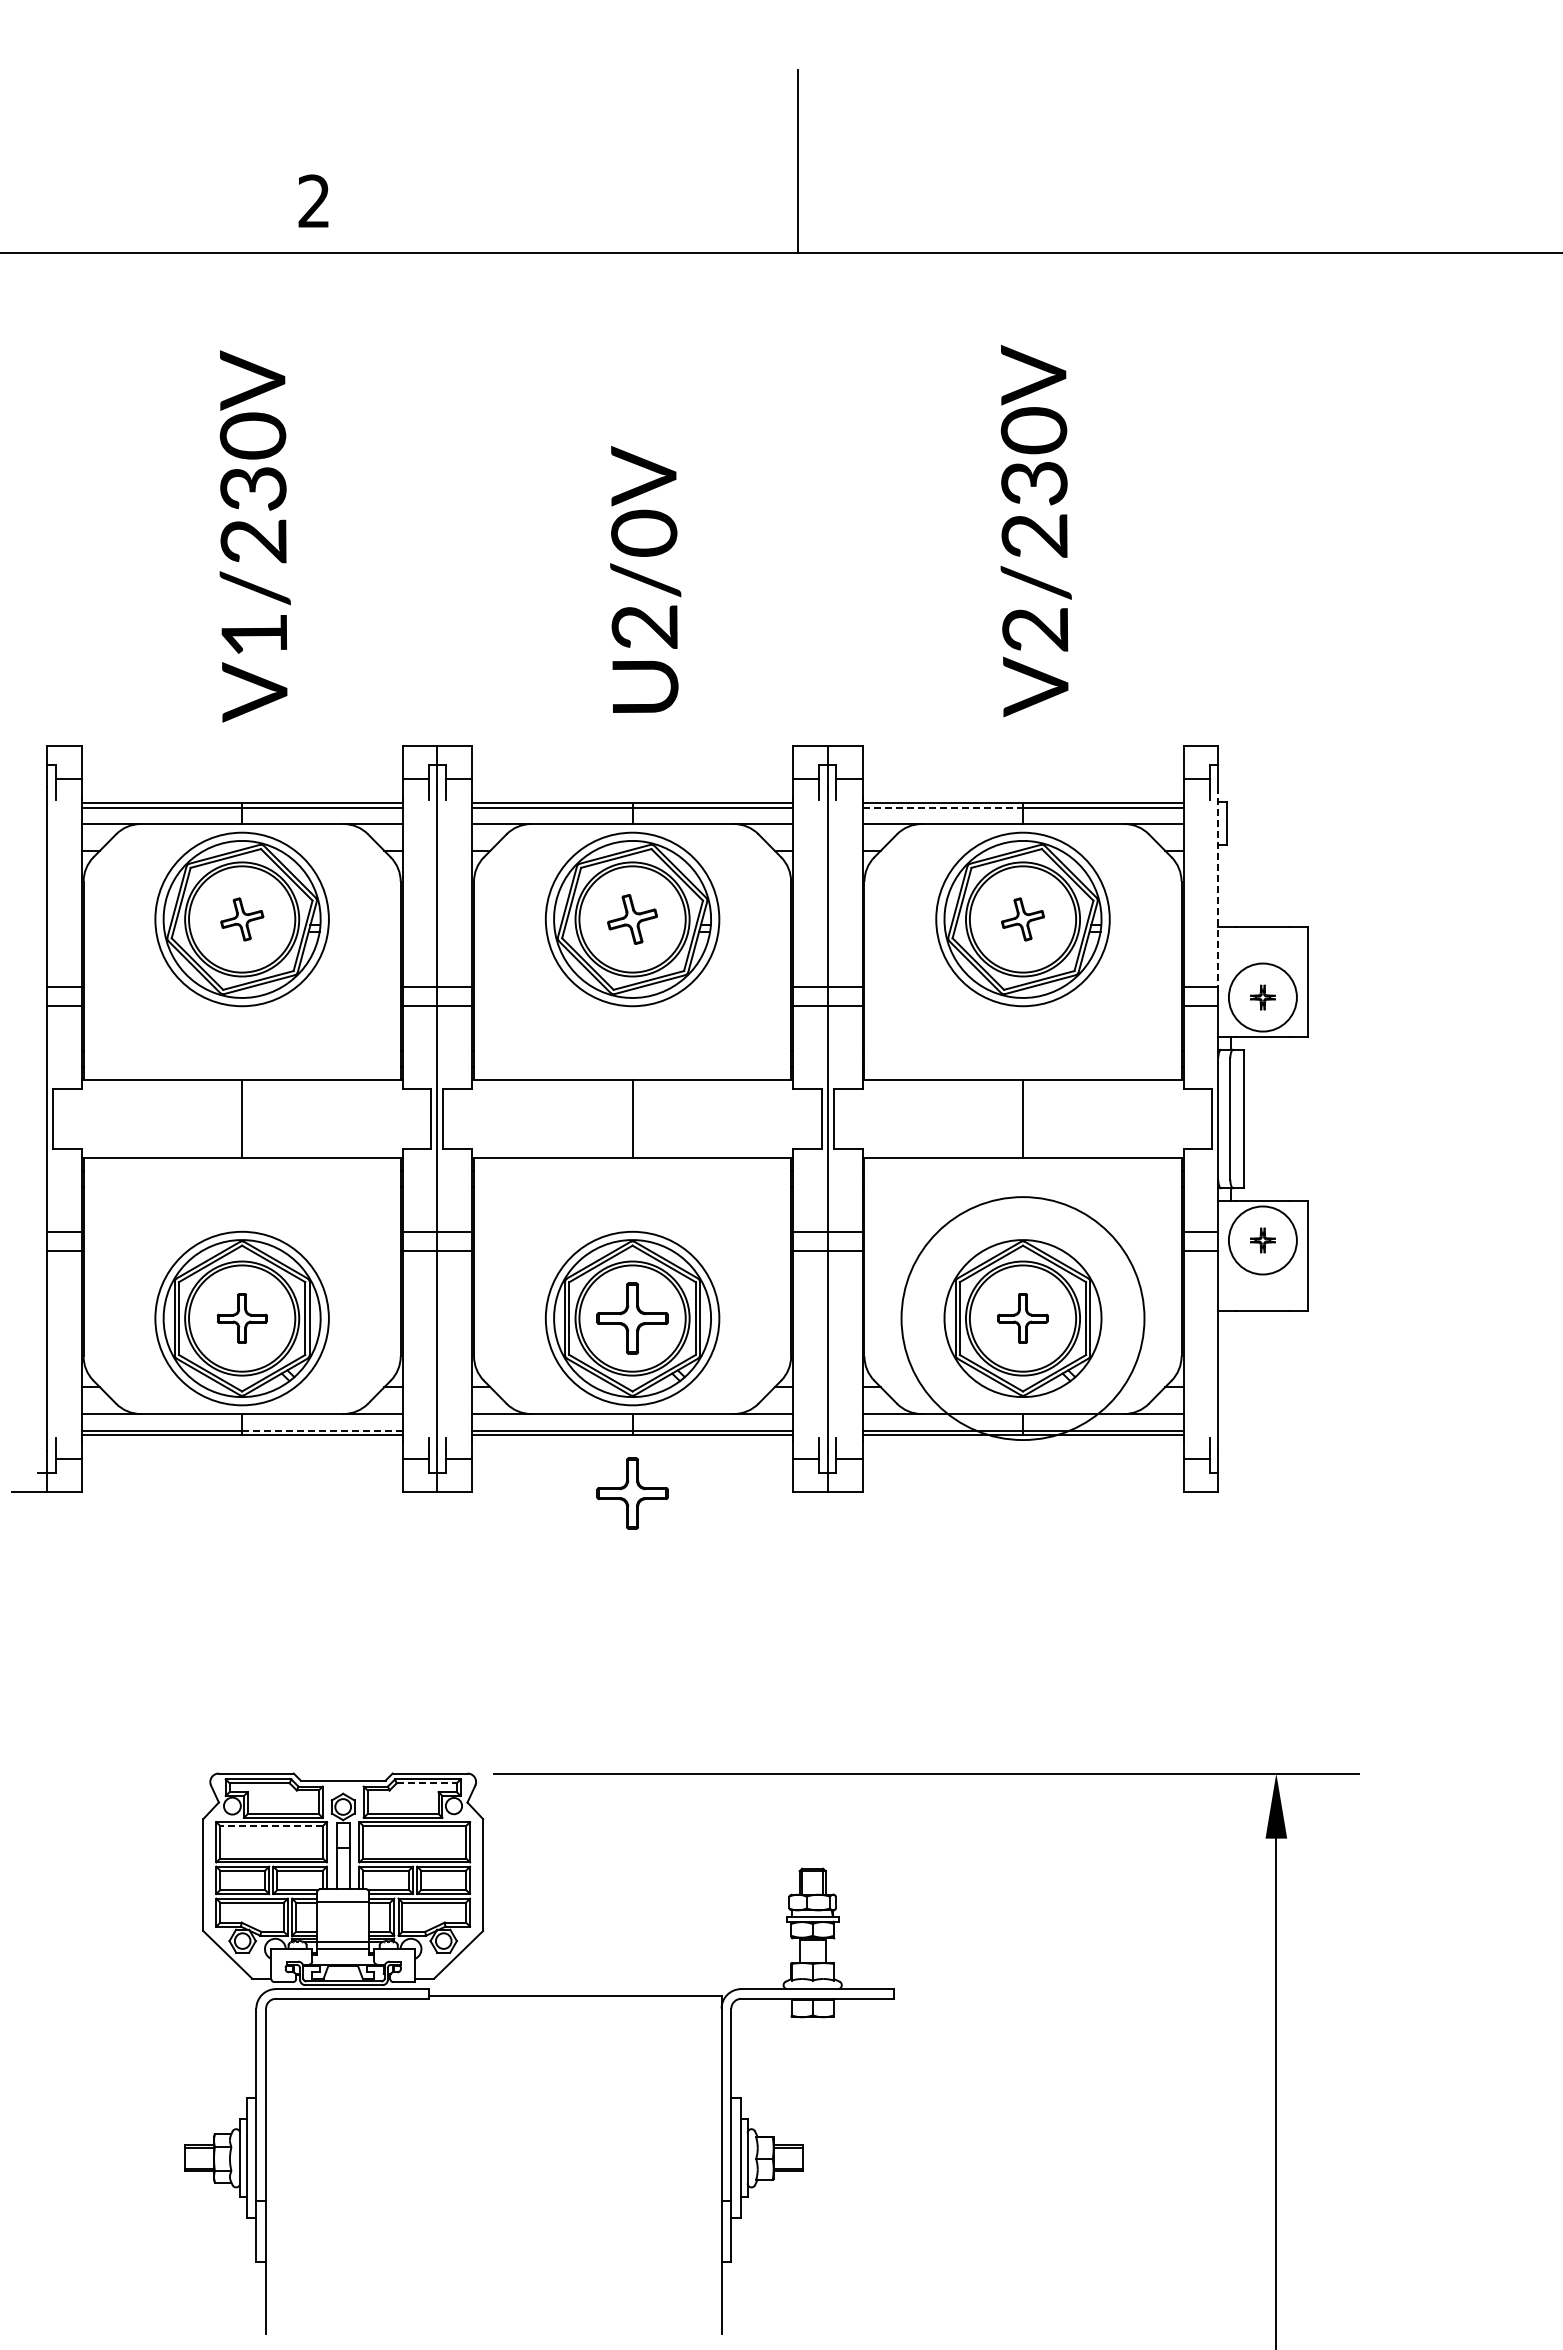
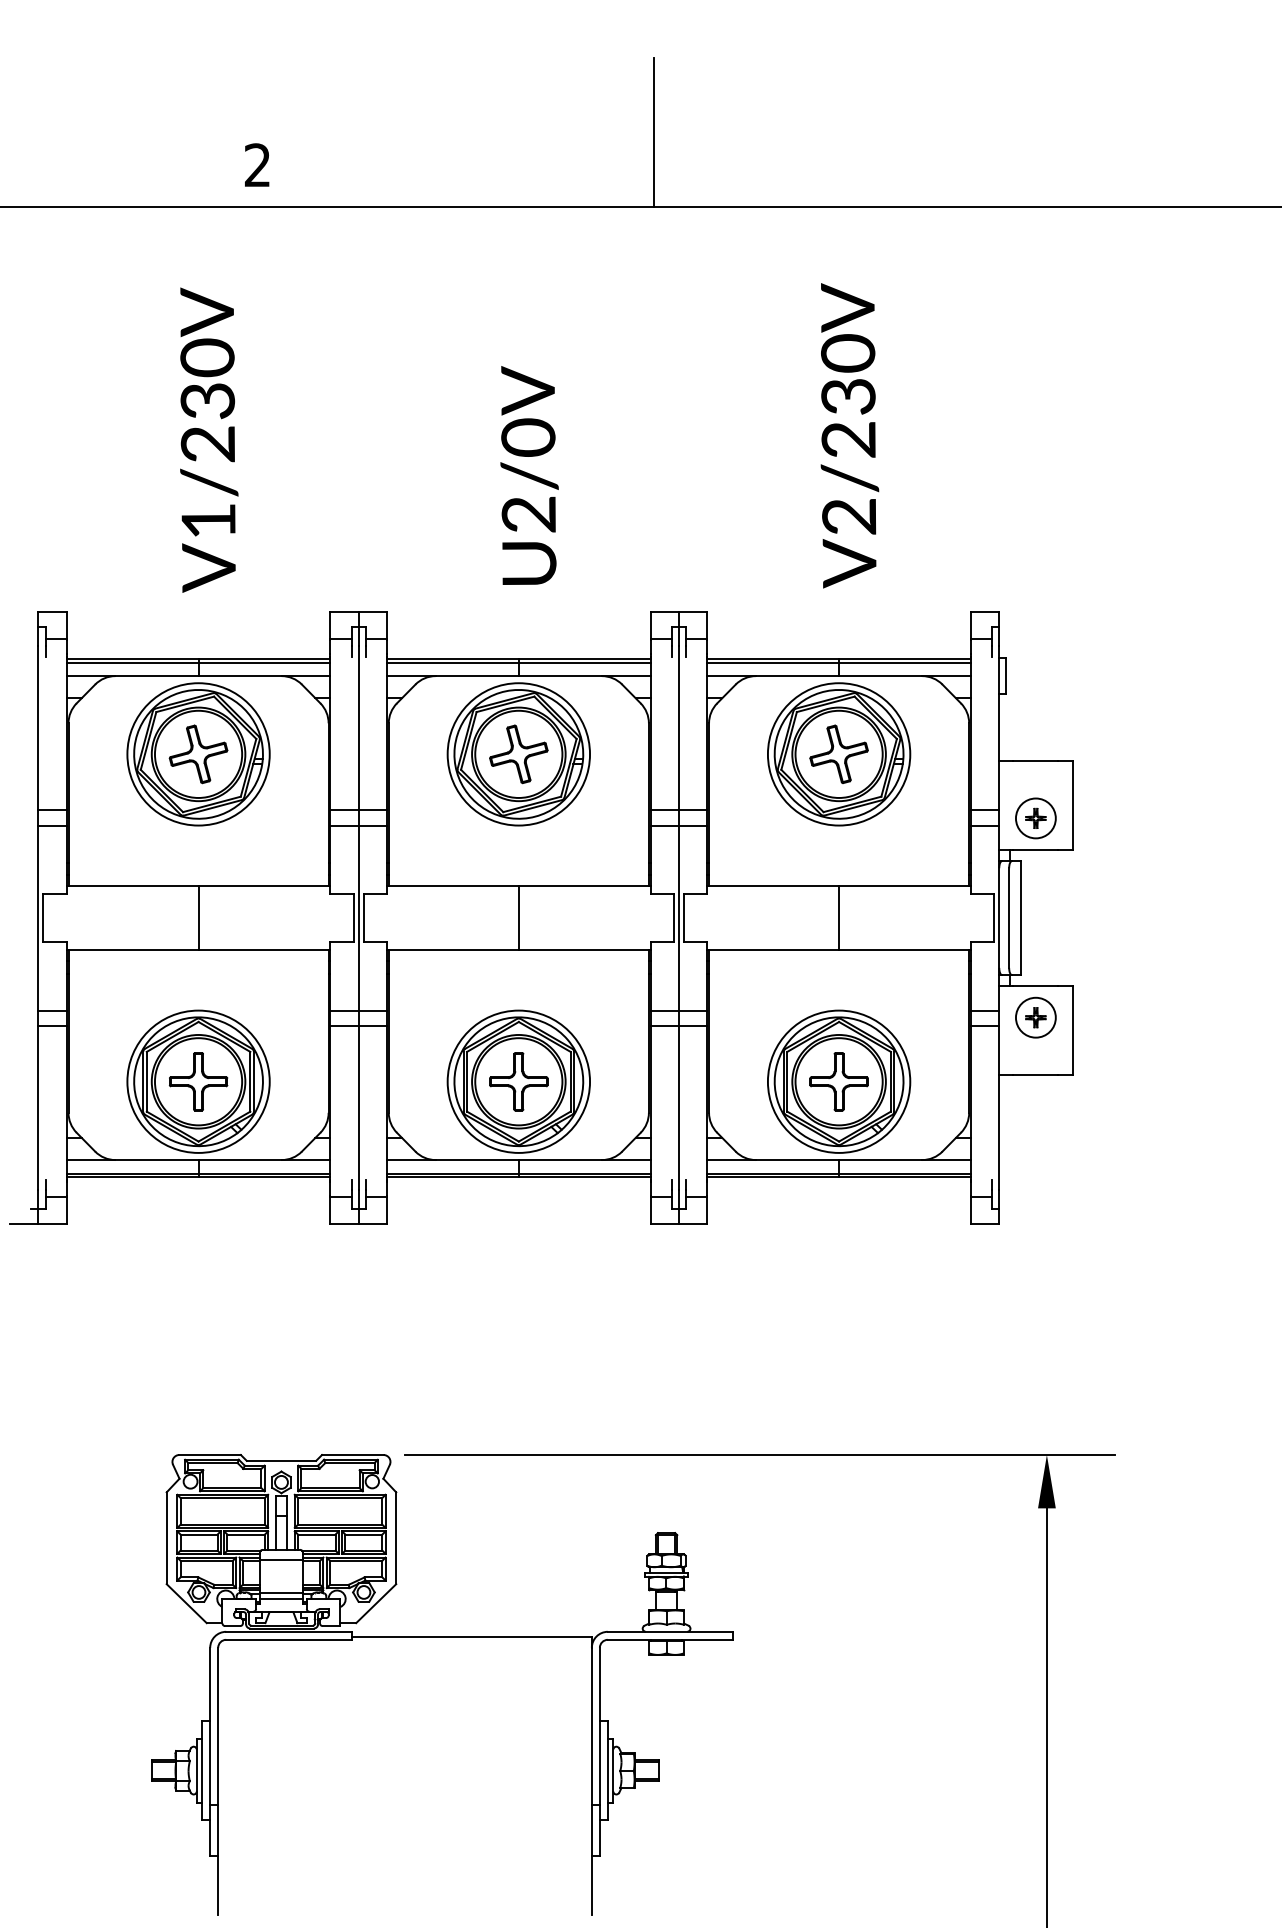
line: (943, 807) -> (773, 662), dashed -> solid
line: (1218, 887) -> (999, 728), dashed -> solid
part: (242, 919) -> (198, 754), size x1.67
part: (632, 919) -> (518, 754), size x1.43
part: (1022, 919) -> (838, 754), size x1.67
circle: (1262, 997) -> (1035, 818), size x0.71
circle: (1262, 1240) -> (1035, 1017), size x0.71
part: (242, 1318) -> (198, 1081), size x1.43
circle: (1022, 1318) -> (838, 1081), size x0.71
part: (1022, 1318) -> (838, 1081), size x1.43
line: (321, 1430) -> (263, 1173), dashed -> solid
part: (632, 1493) -> (518, 1225), removed
line: (427, 1783) -> (350, 1463), dashed -> solid
line: (271, 1826) -> (222, 1498), dashed -> solid

